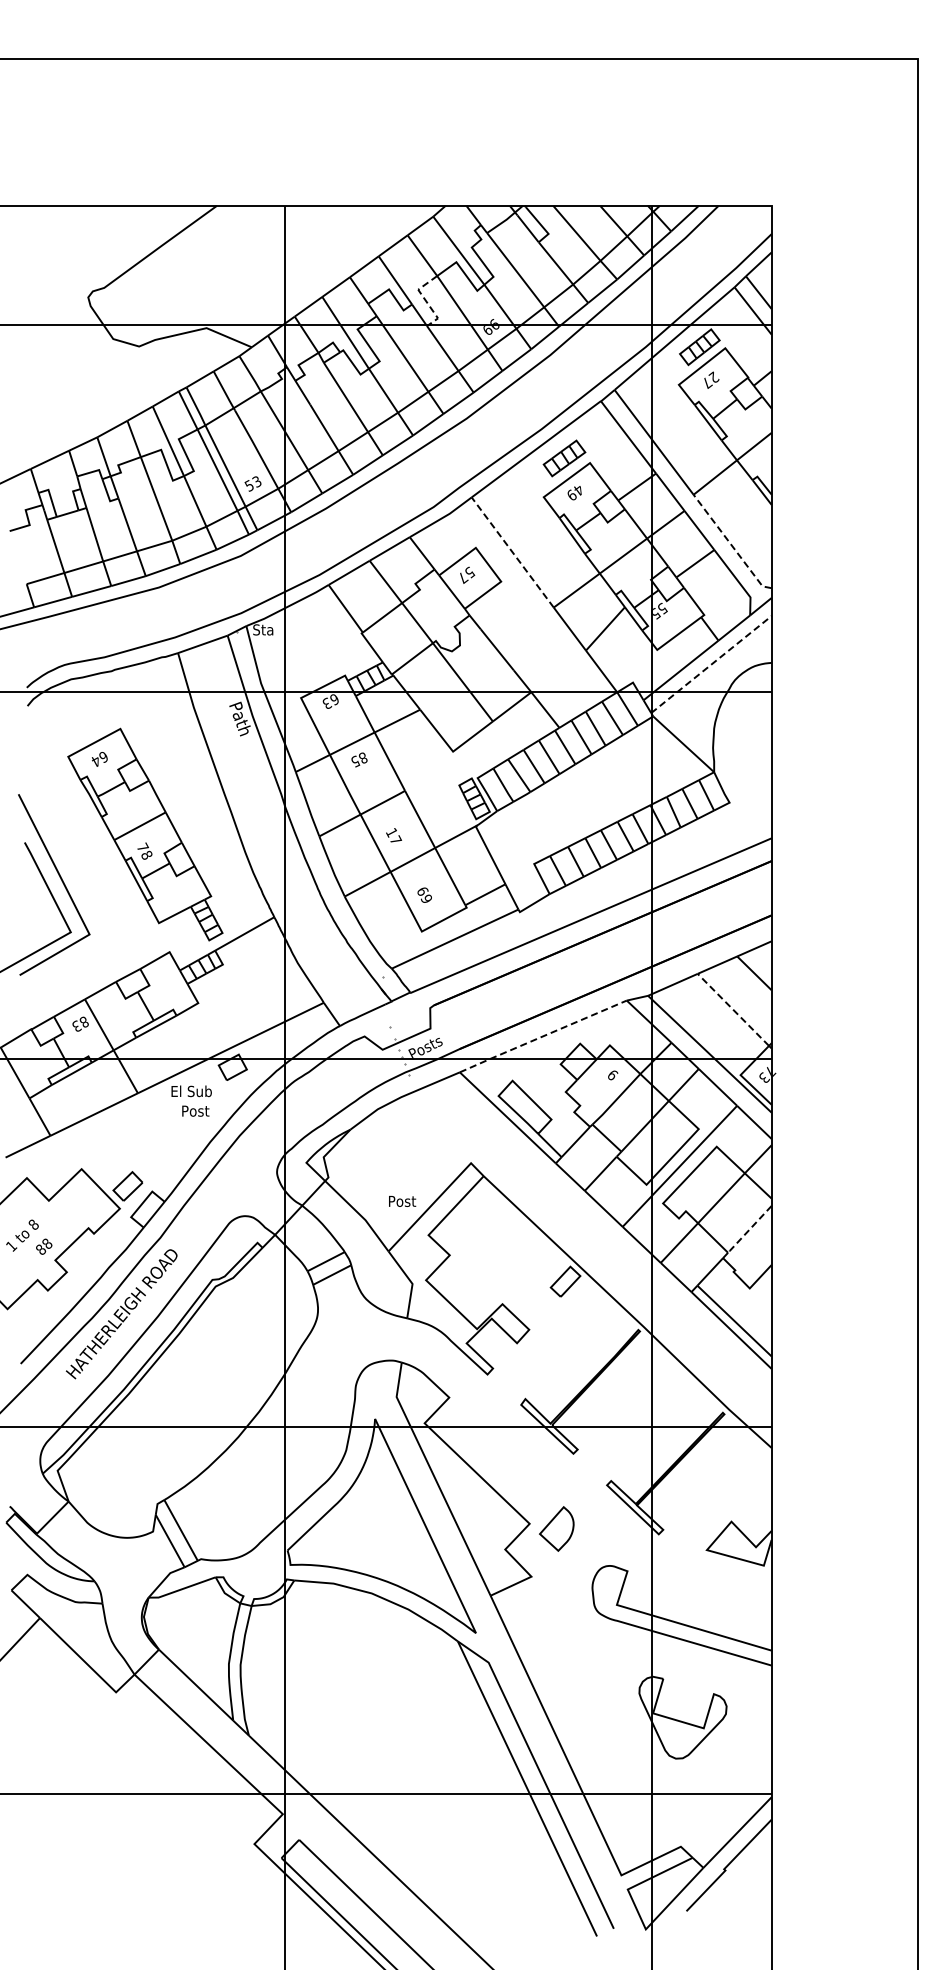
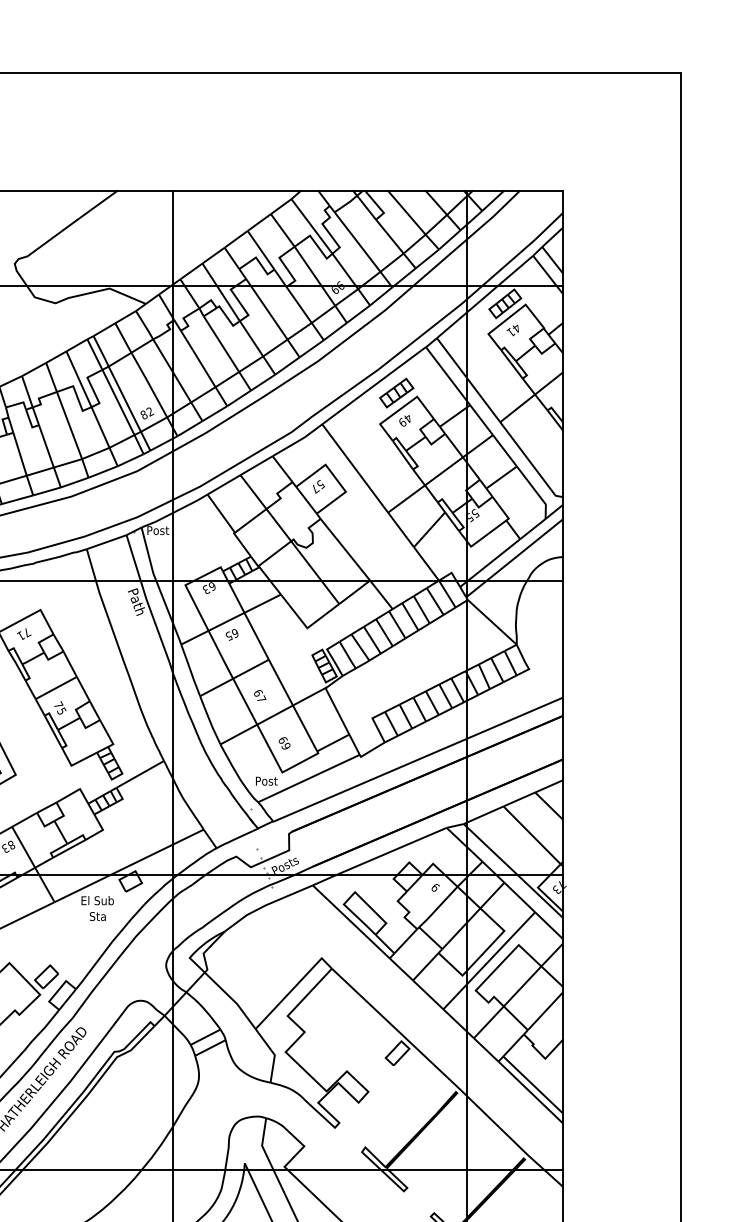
line: (425, 300) -> (285, 266), dashed -> solid
text: (710, 379) -> (513, 329), 27 -> 41
text: (252, 483) -> (146, 413), 53 -> 82
line: (731, 544) -> (530, 462), dashed -> solid
line: (512, 552) -> (355, 468), dashed -> solid
text: (266, 629) -> (157, 530), Sta -> Post
line: (711, 664) -> (514, 558), dashed -> solid
text: (363, 757) -> (235, 632), 85 -> 65
text: (99, 758) -> (23, 633), 64 -> 71
text: (391, 832) -> (257, 693), 17 -> 67
text: (146, 854) -> (61, 710), 78 -> 75
line: (733, 1009) -> (532, 835), dashed -> solid
line: (542, 1036) -> (379, 856), dashed -> solid
text: (195, 1110) -> (100, 916), Post -> Sta
text: (402, 1201) -> (266, 781), moved
line: (748, 1230) -> (544, 1012), dashed -> solid

